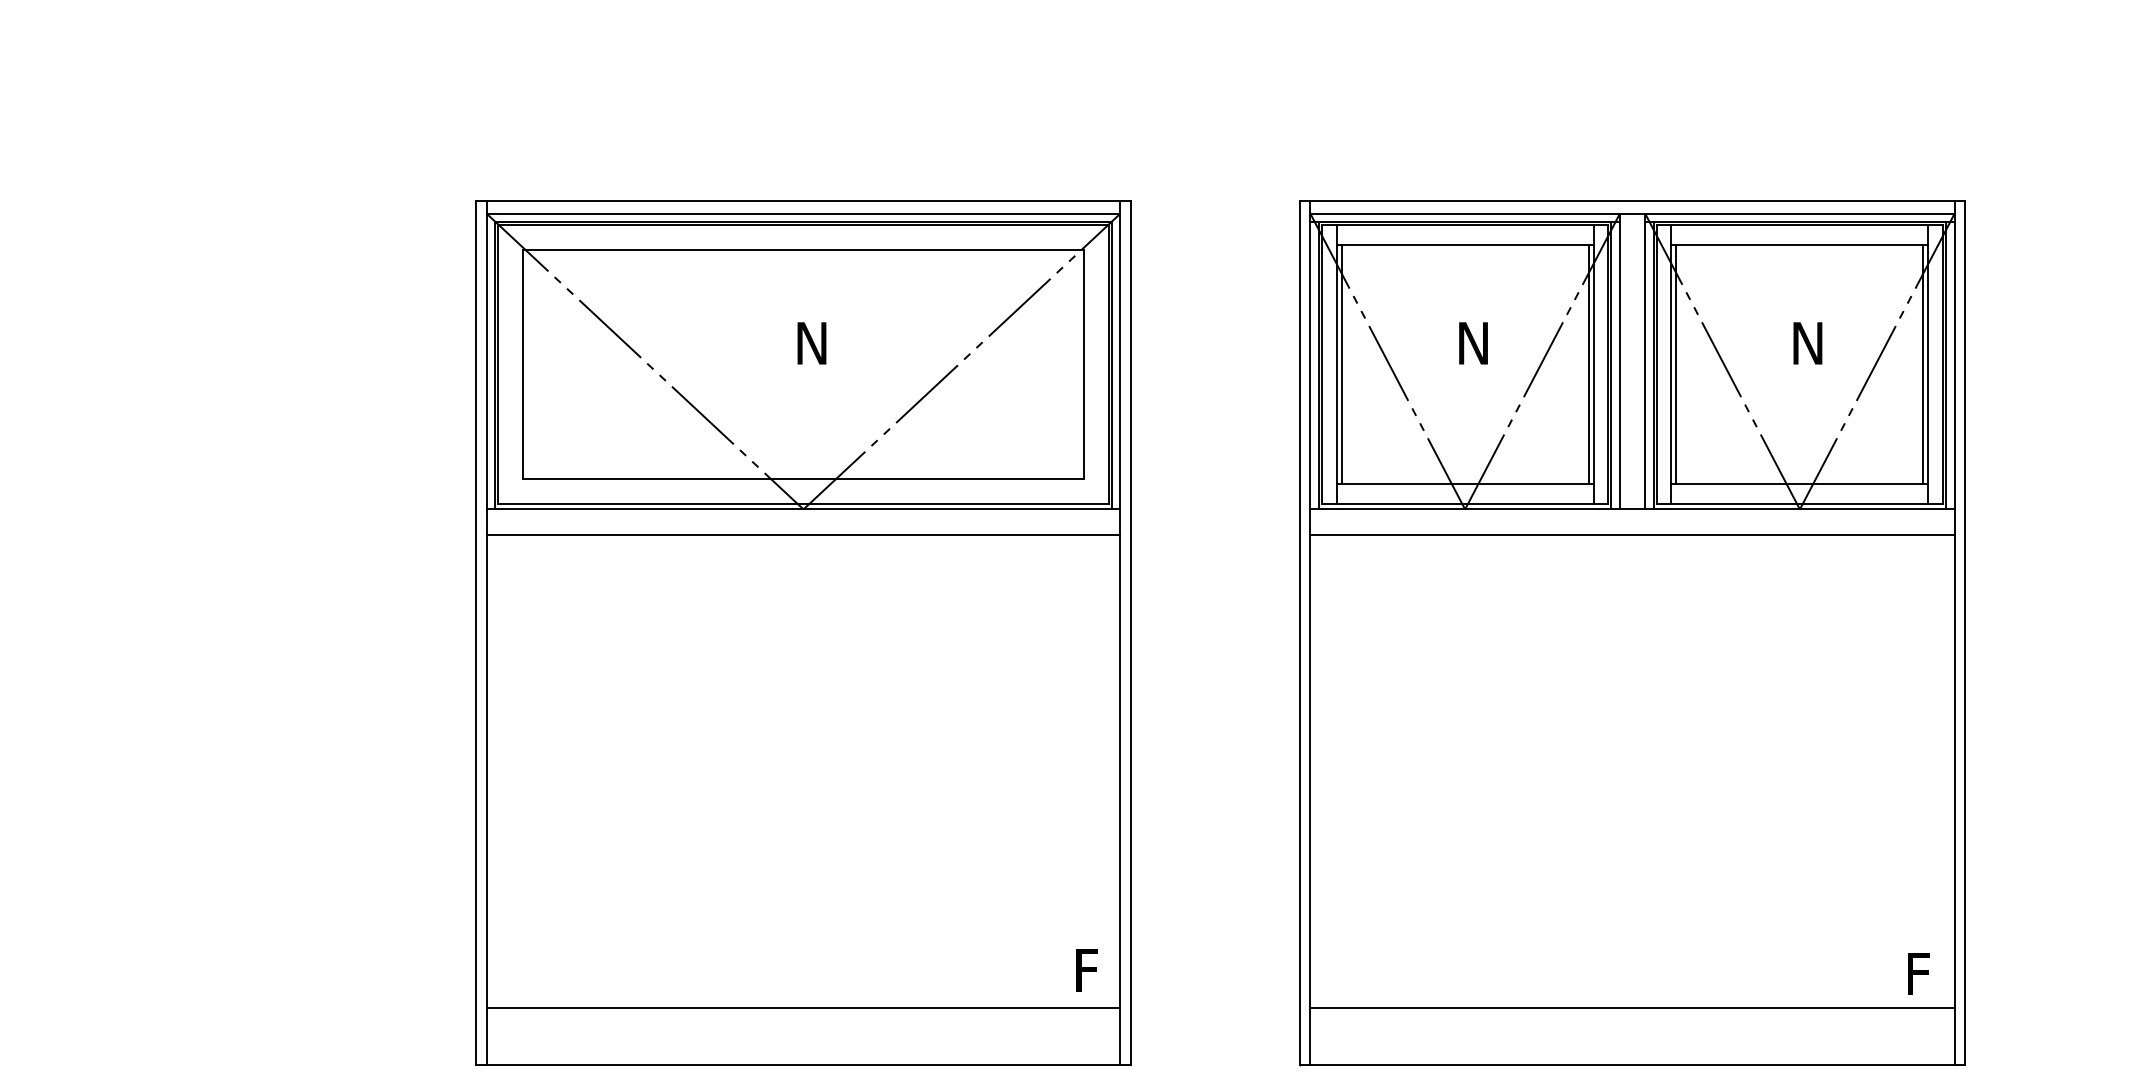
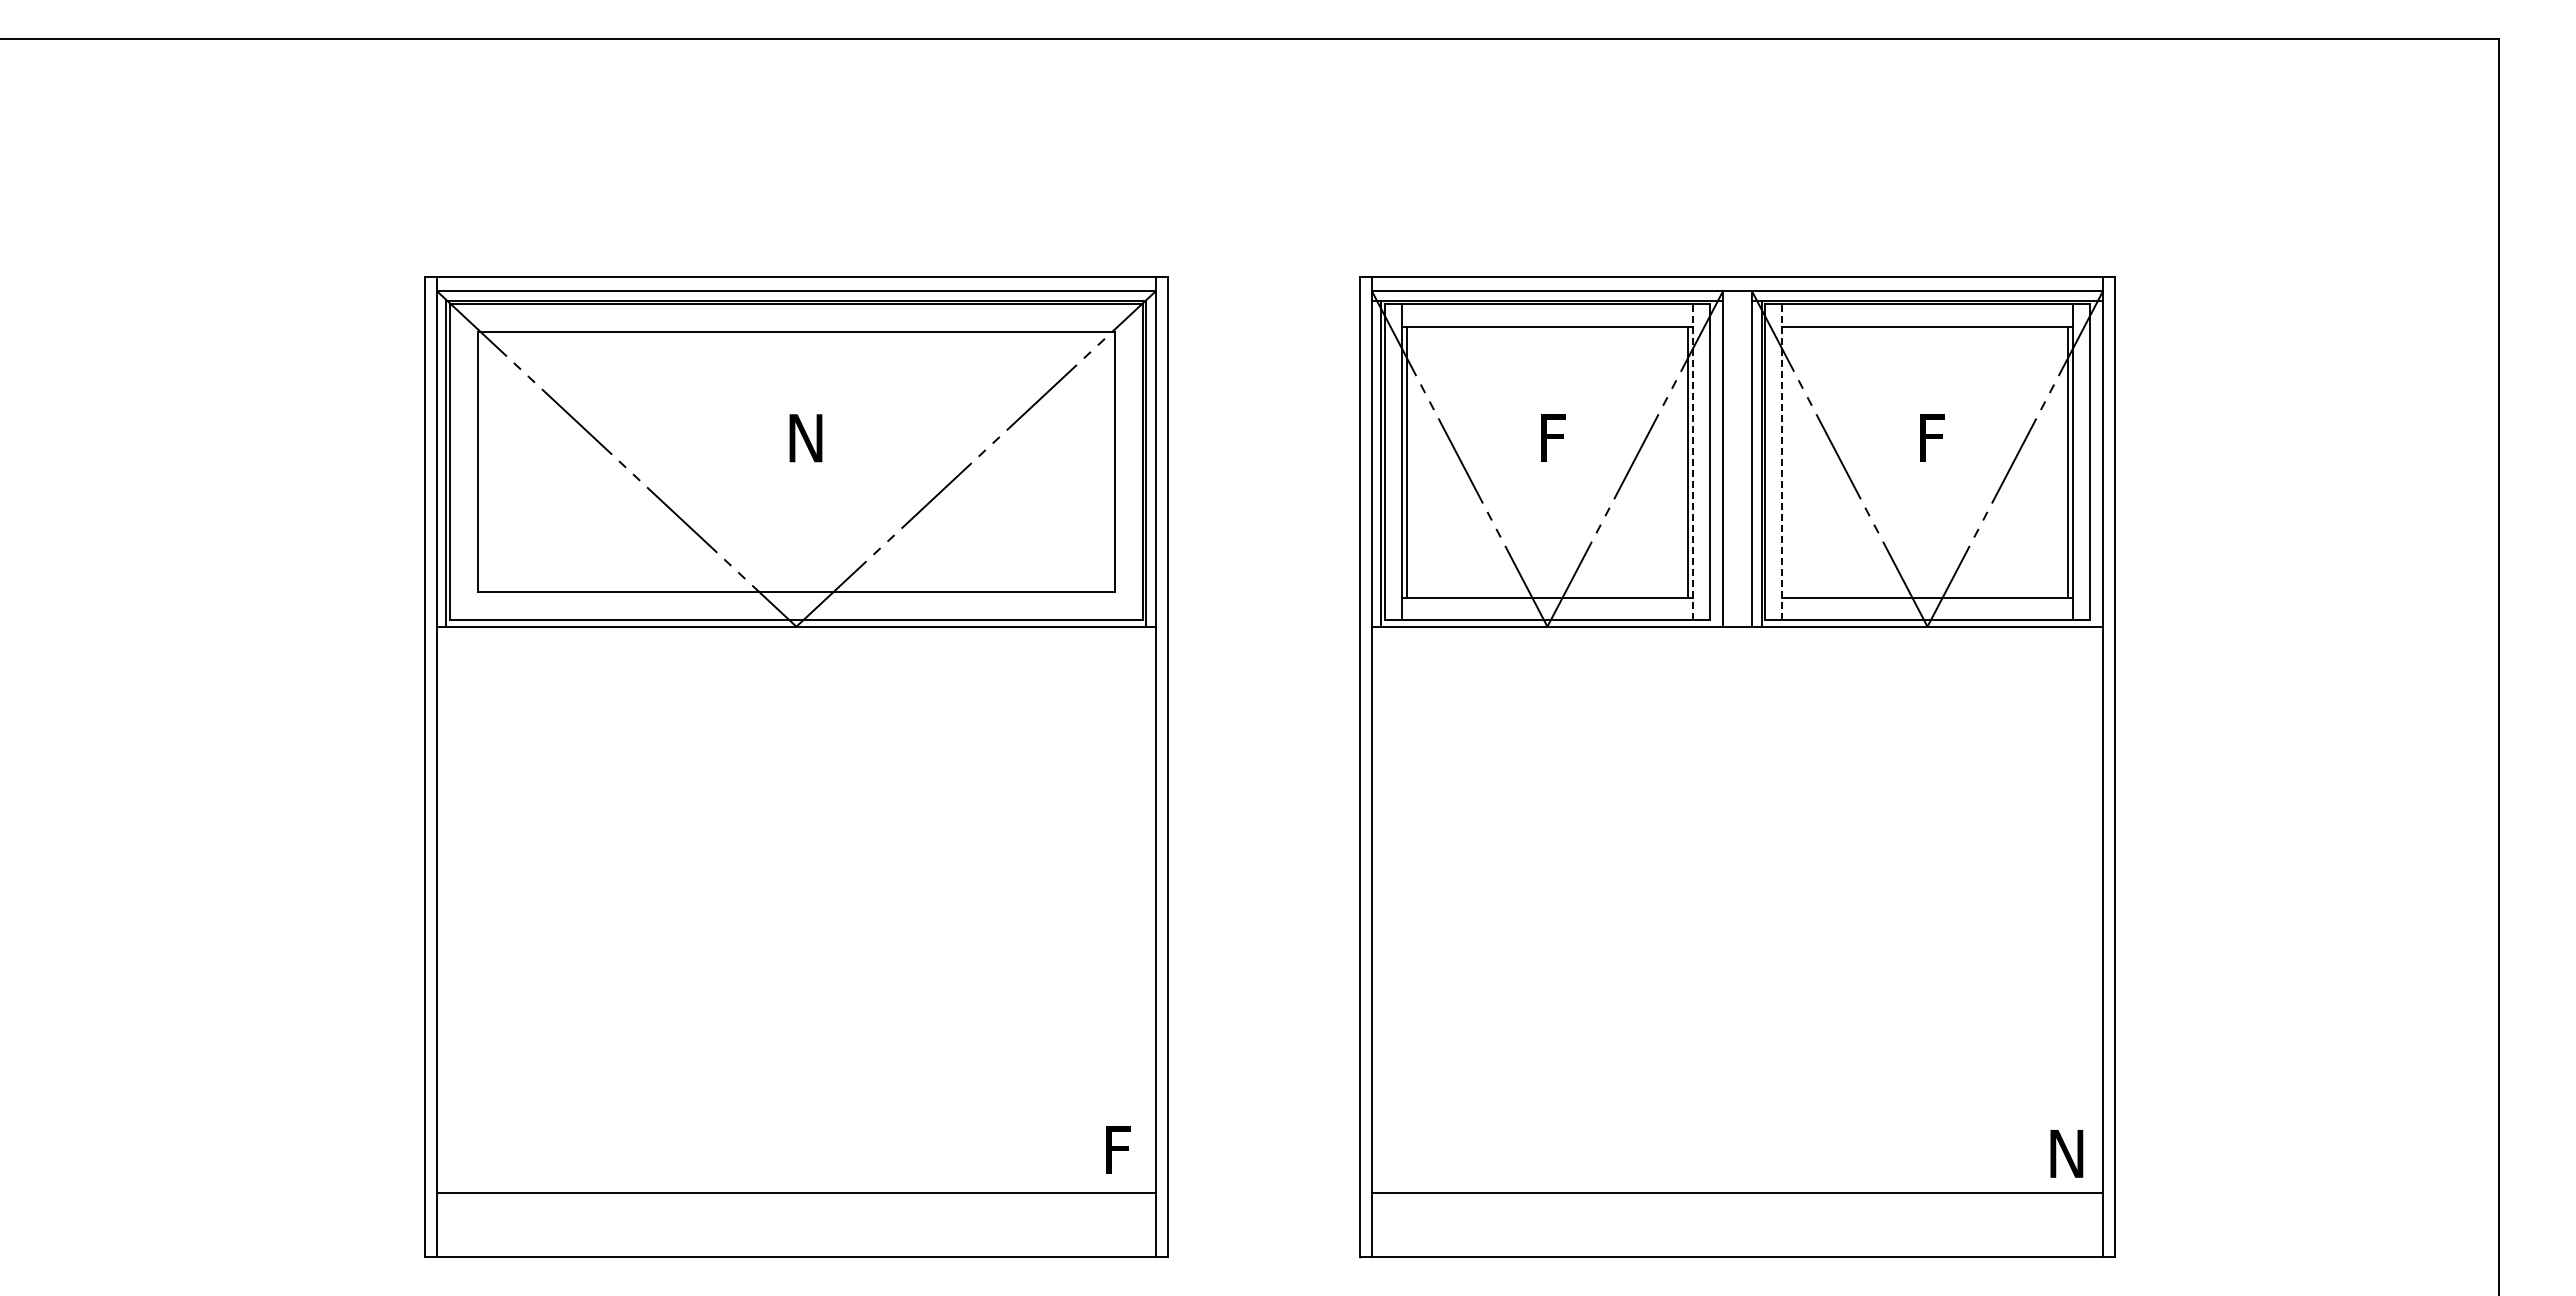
text: (1473, 343) -> (1556, 438), N -> F
text: (1807, 343) -> (1936, 438), N -> F
line: (1593, 363) -> (1693, 461), solid -> dashed
line: (1671, 363) -> (1781, 461), solid -> dashed
line: (1676, 363) -> (1787, 461), removed
line: (1611, 365) -> (1713, 463), removed
line: (1946, 365) -> (2093, 463), removed
line: (803, 534) -> (796, 655), removed
line: (1632, 534) -> (1737, 655), removed
text: (1922, 973) -> (2066, 1153), F -> N

